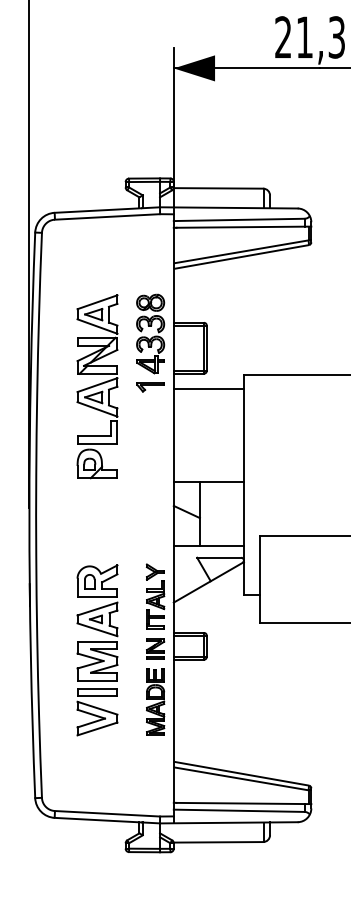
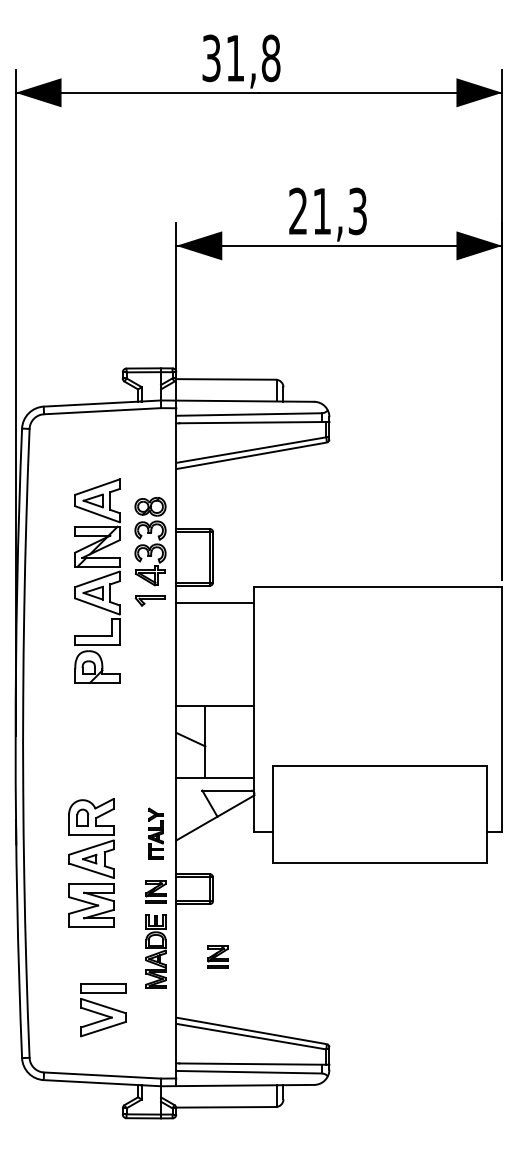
part: (97, 386) -> (97, 580), moved
part: (155, 596) -> (155, 833), size x0.7
part: (210, 706) -> (217, 956), added
part: (97, 712) -> (103, 1010), moved

